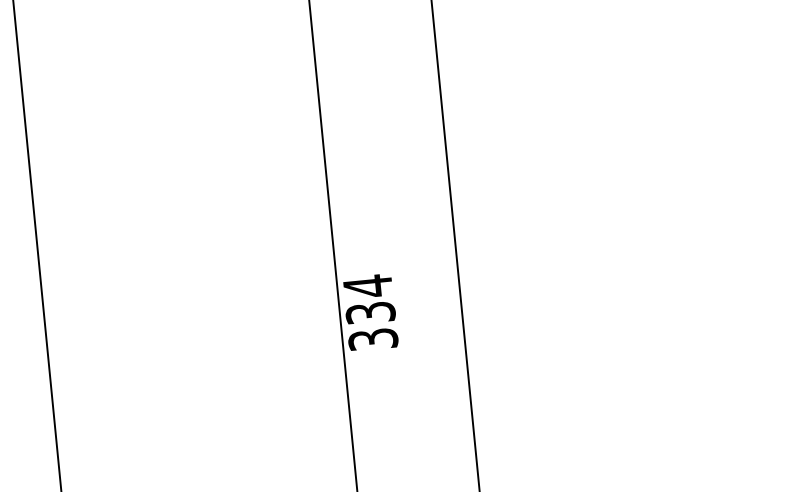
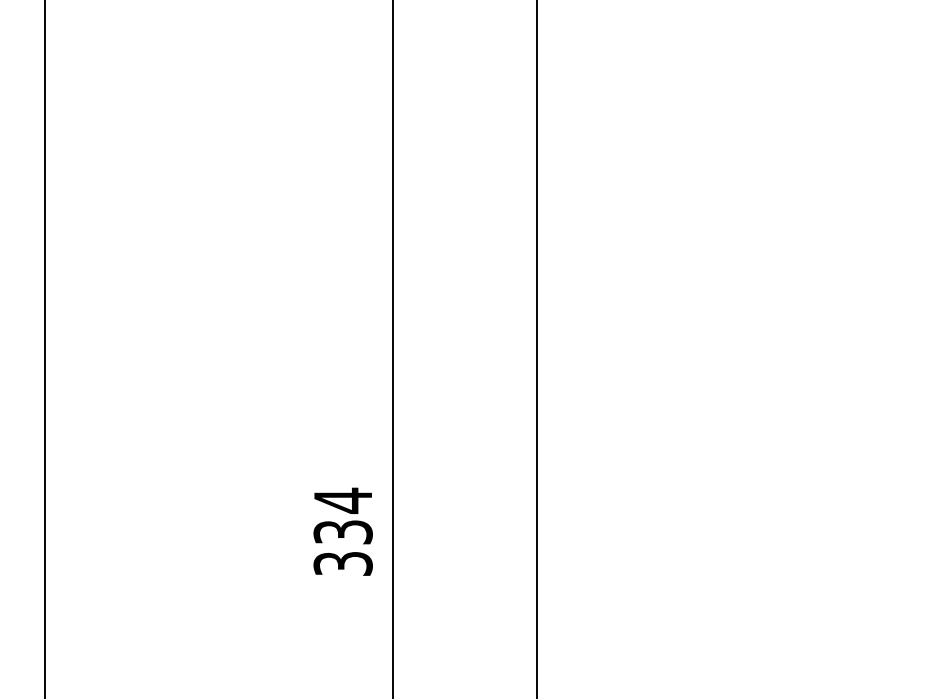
text: (369, 312) -> (342, 531), moved

